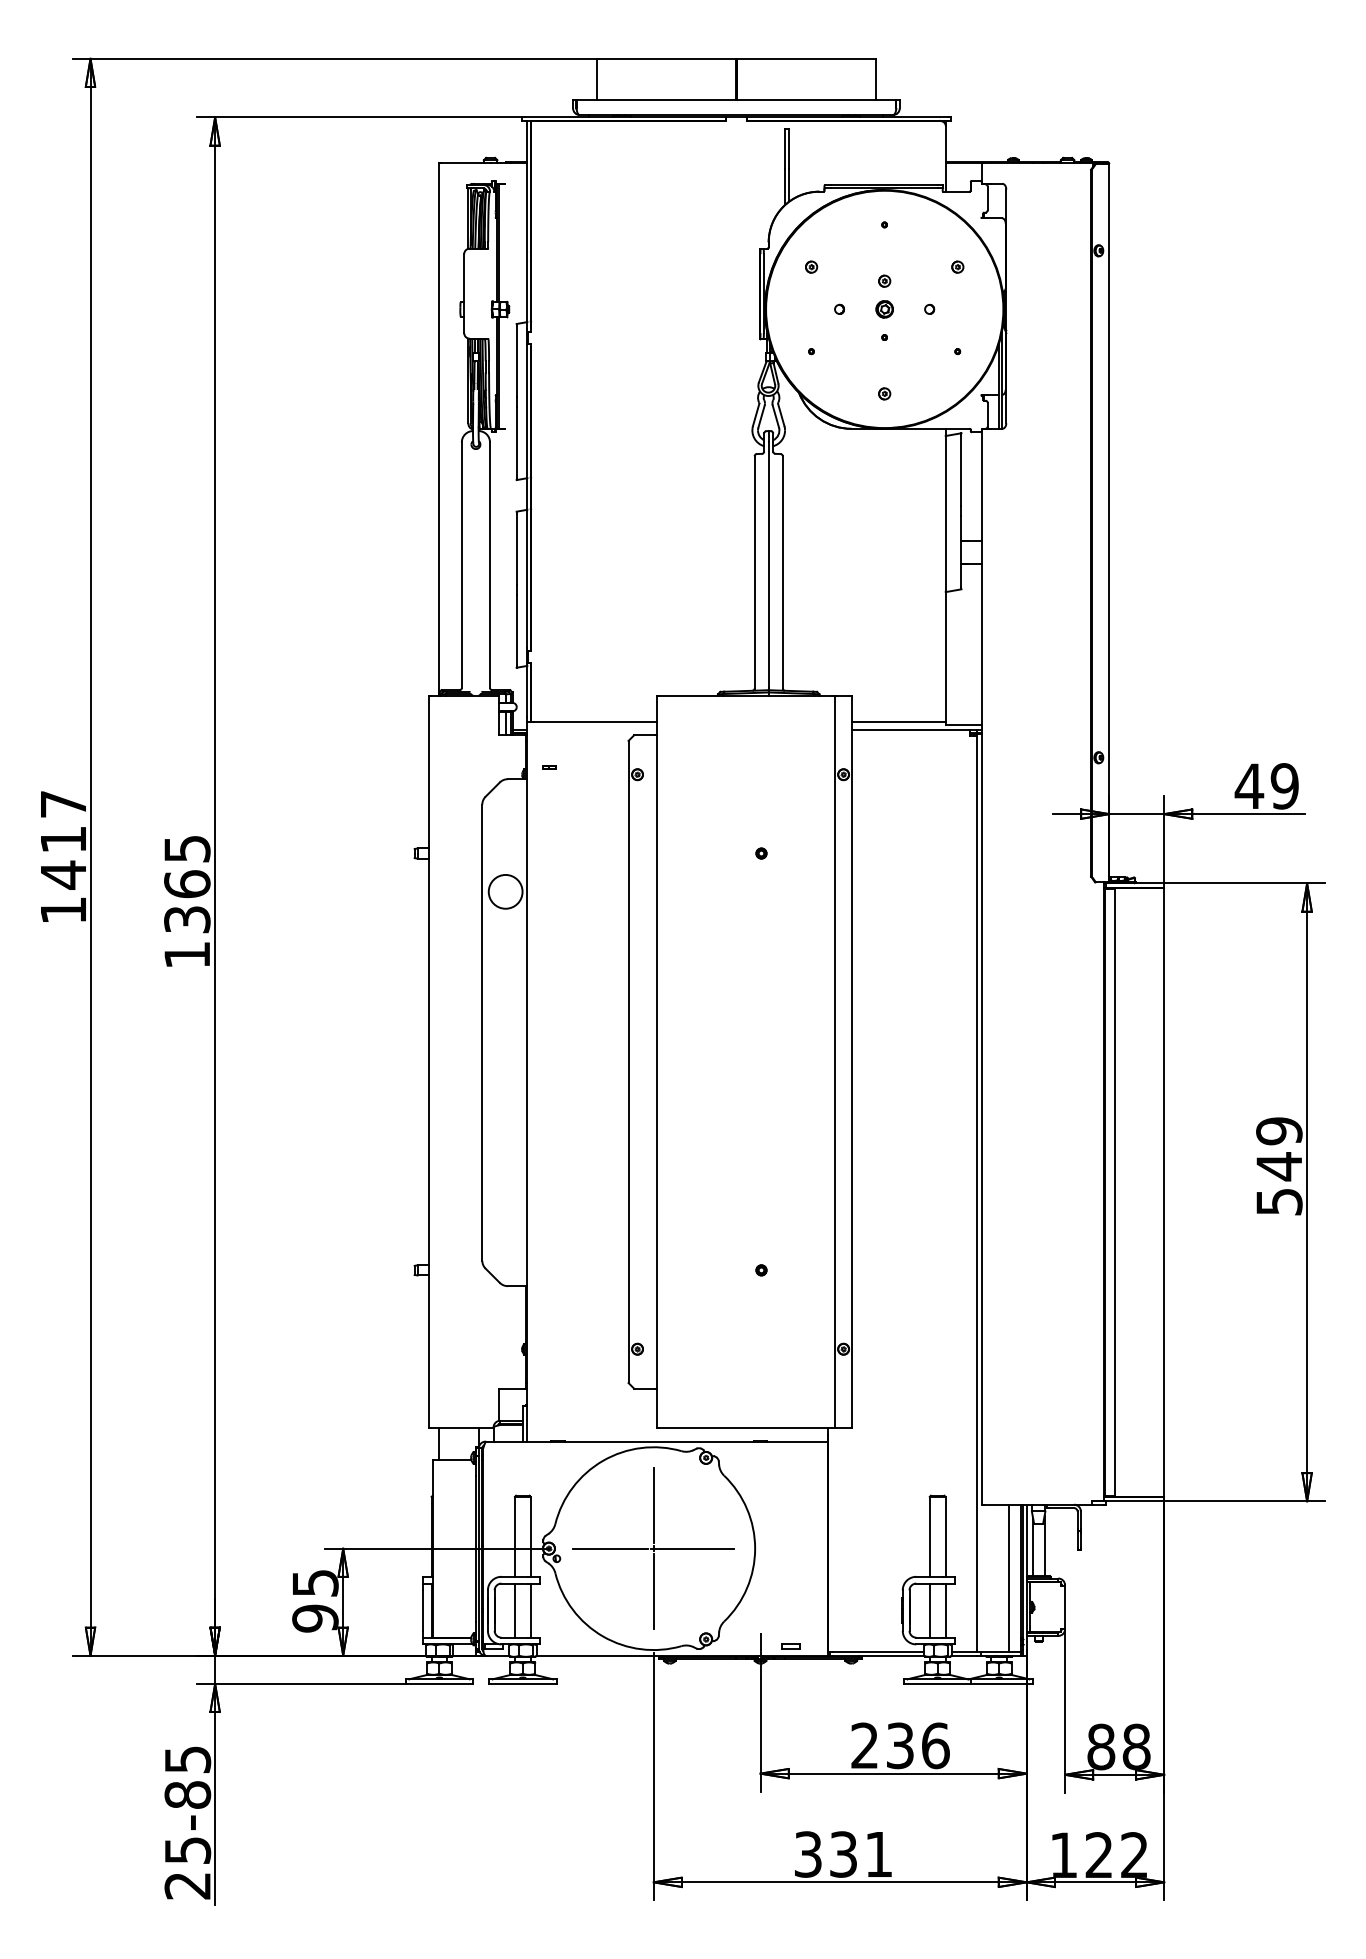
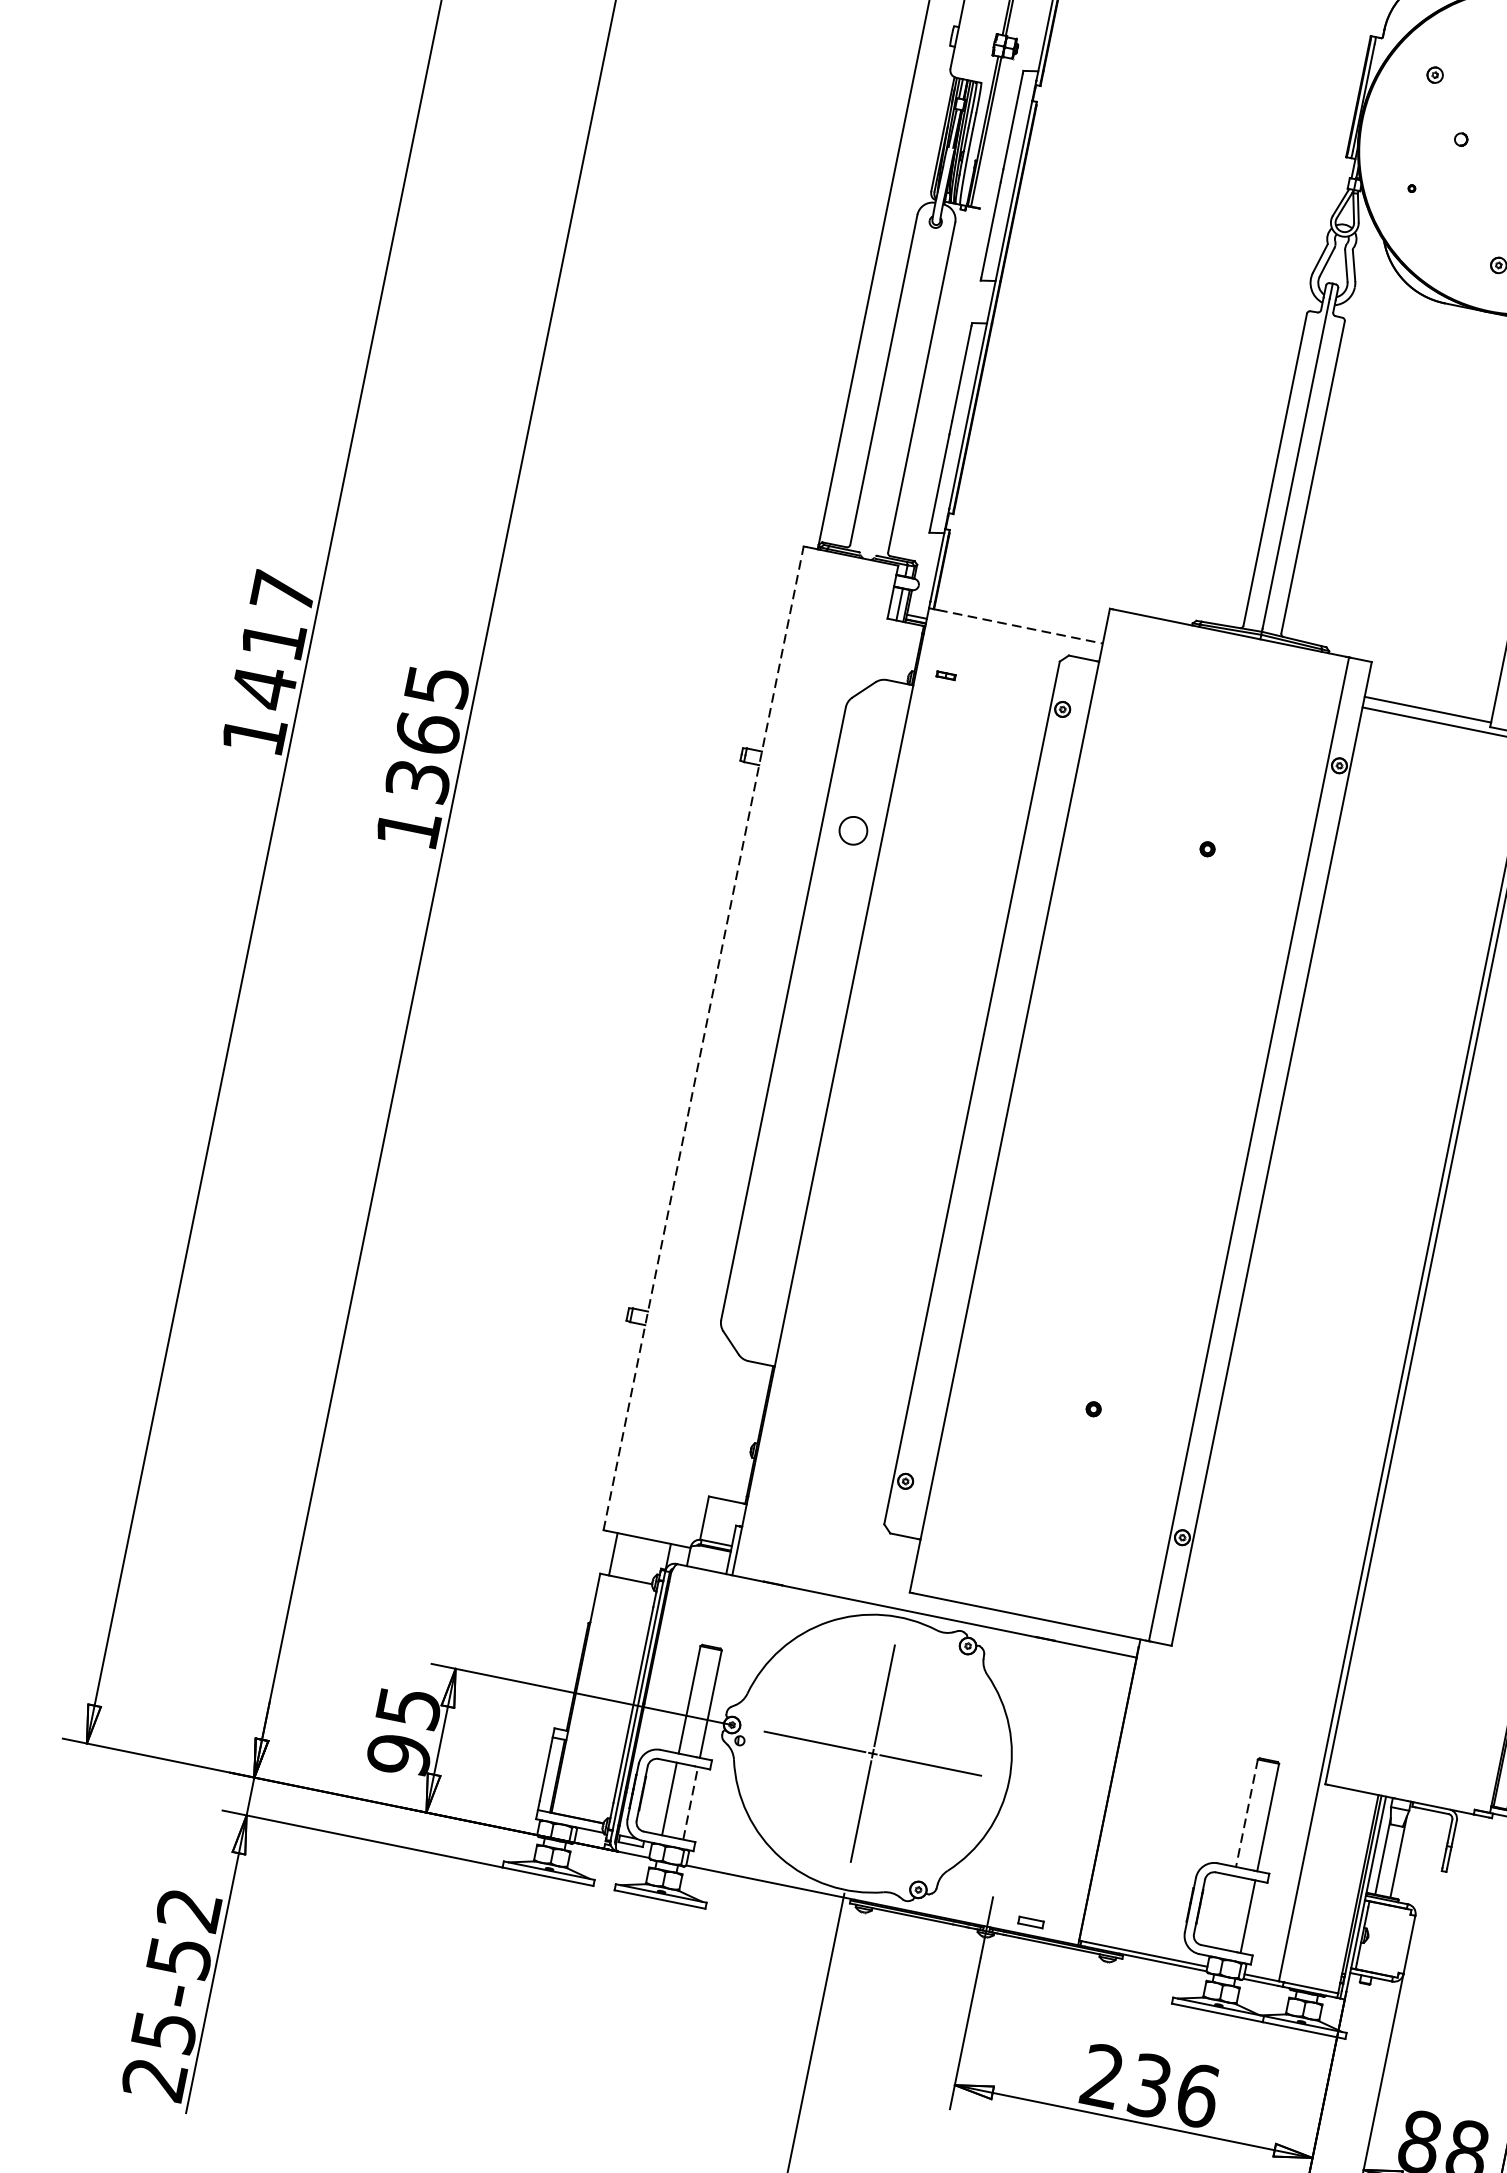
line: (595, 721) -> (1020, 626), solid -> dashed
circle: (505, 891) -> (853, 830), size x0.6
line: (428, 1061) -> (703, 1037), solid -> dashed
line: (929, 1536) -> (1246, 1812), solid -> dashed
line: (1008, 1578) -> (1341, 1890), removed
line: (530, 1610) -> (690, 1803), solid -> dashed
line: (929, 1610) -> (1226, 1912), removed
text: (187, 1777) -> (183, 1933), 25-85 -> 25-52

